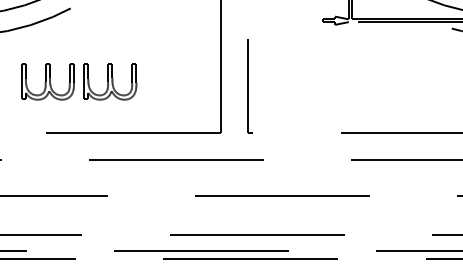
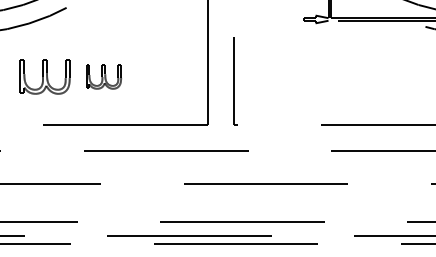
part: (109, 81) -> (103, 76), size x0.7

